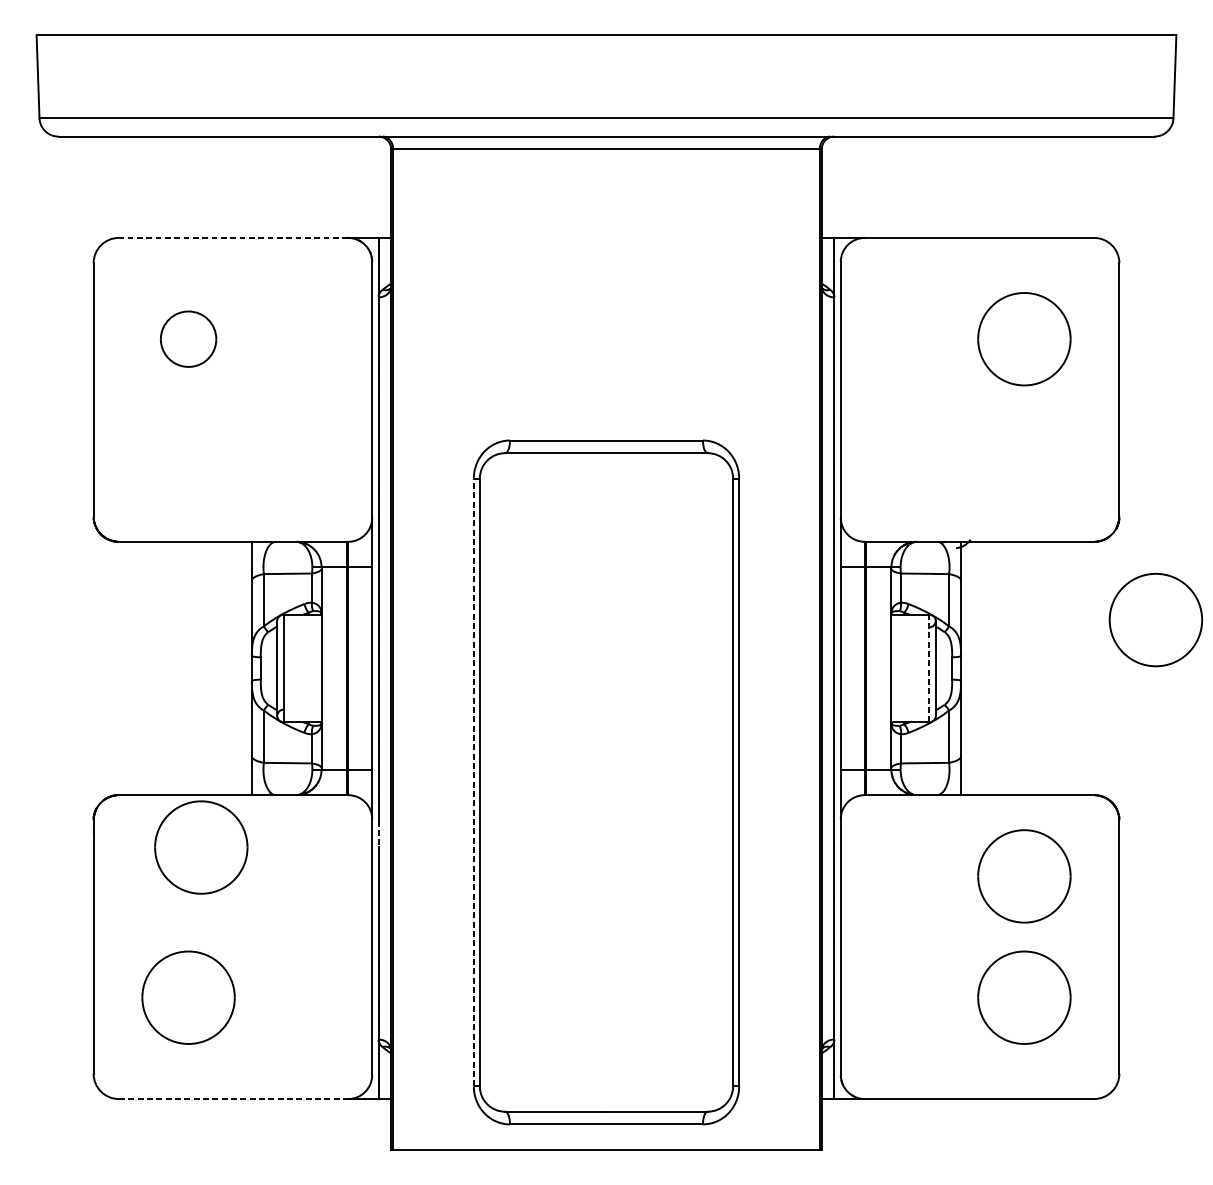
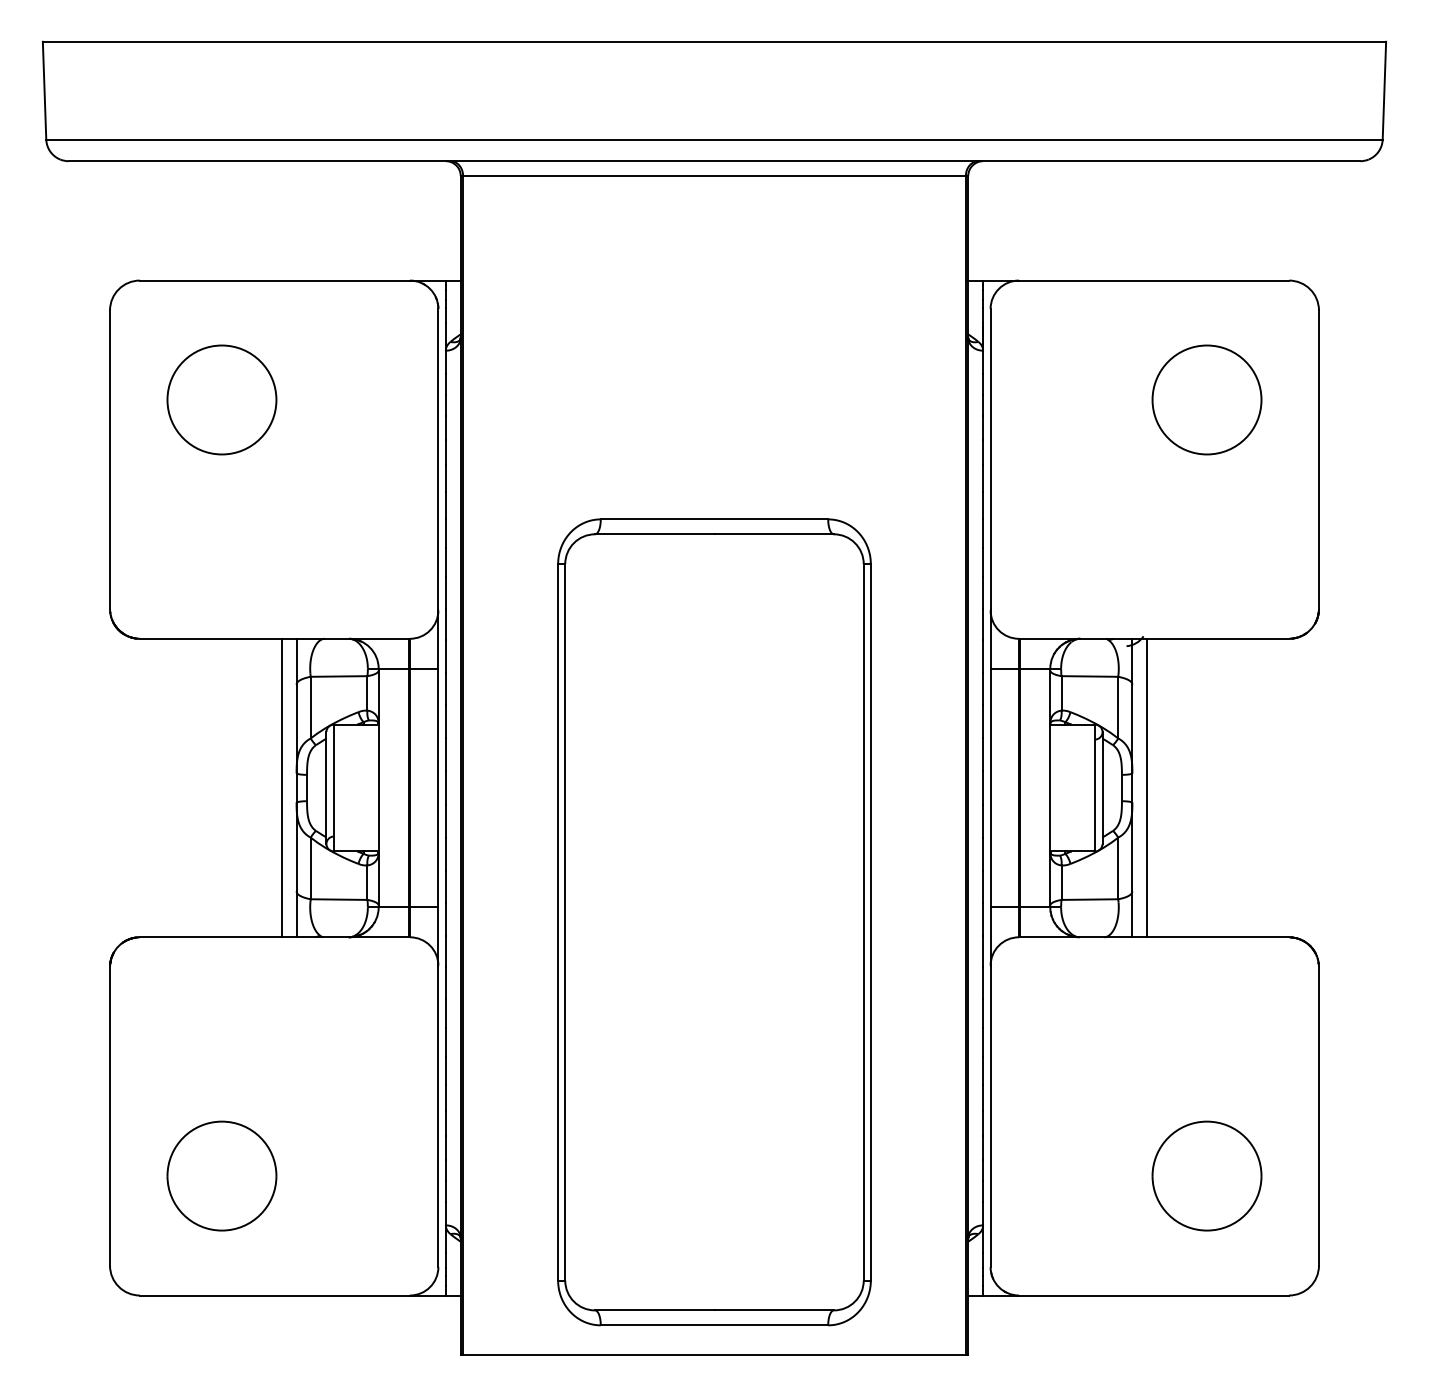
line: (233, 237) -> (274, 280), dashed -> solid
part: (188, 338) -> (221, 399), size x1.67
part: (1155, 619) -> (1361, 730), removed
line: (239, 668) -> (281, 787), added
line: (929, 668) -> (1095, 787), dashed -> solid
line: (973, 668) -> (1147, 787), added
line: (474, 781) -> (558, 921), dashed -> solid
line: (378, 833) -> (445, 982), dashed -> solid
part: (200, 847) -> (236, 998), removed
part: (1023, 875) -> (1206, 1032), removed
line: (234, 1099) -> (275, 1295), dashed -> solid

